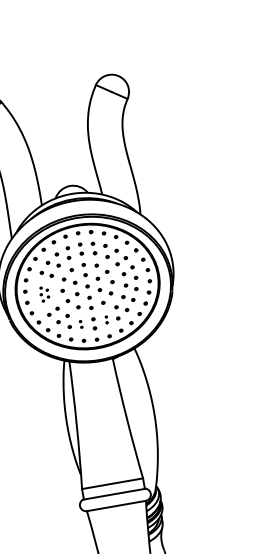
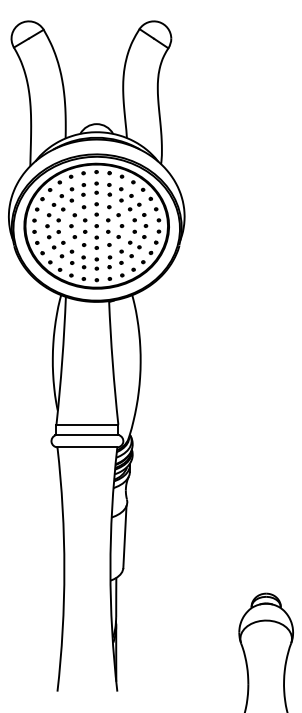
part: (44, 294) -> (52, 226), size x1.67
part: (106, 320) -> (109, 262), size x1.67
part: (80, 324) -> (83, 262), size x1.67

